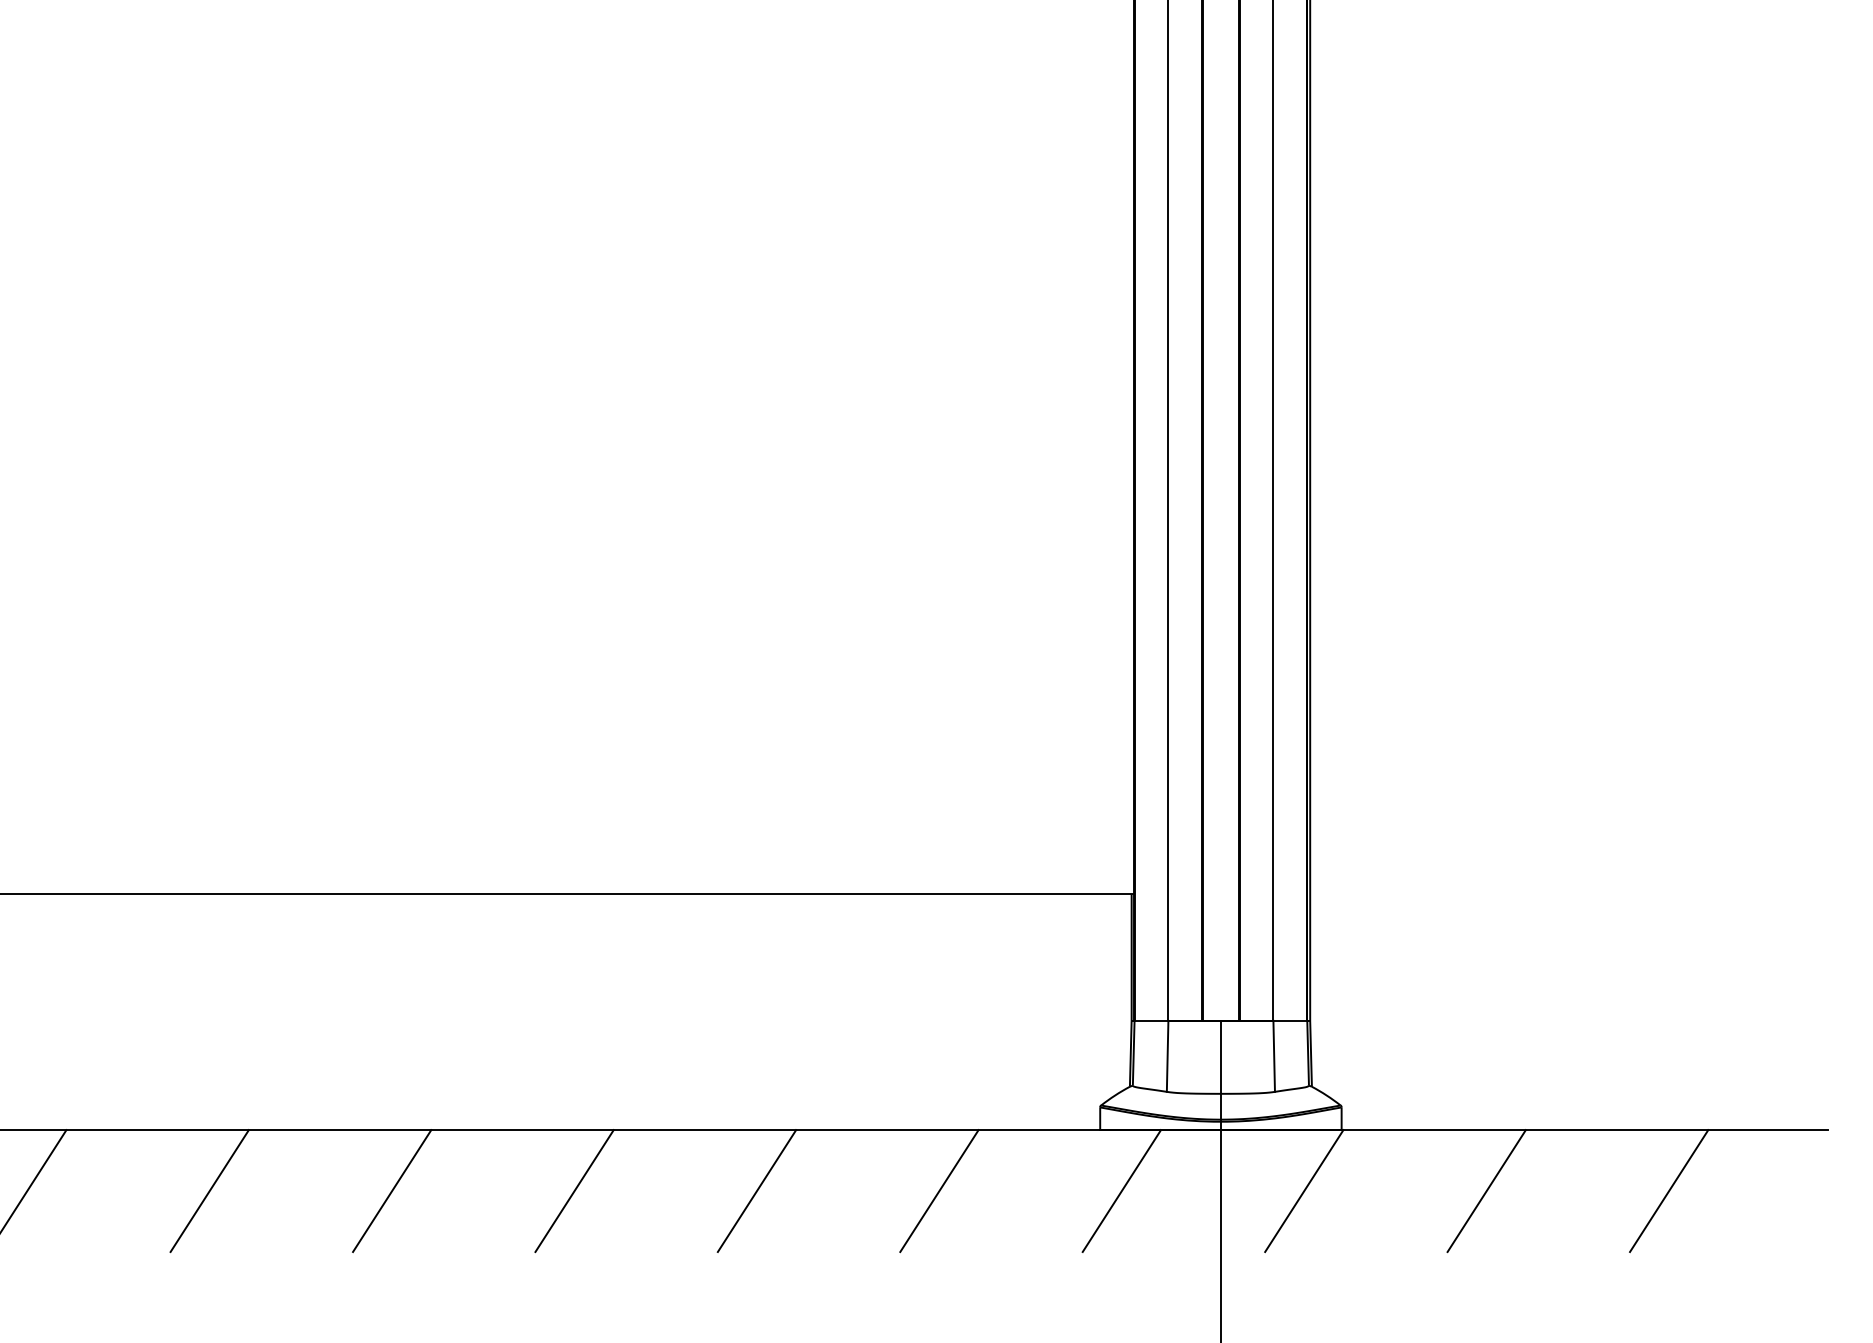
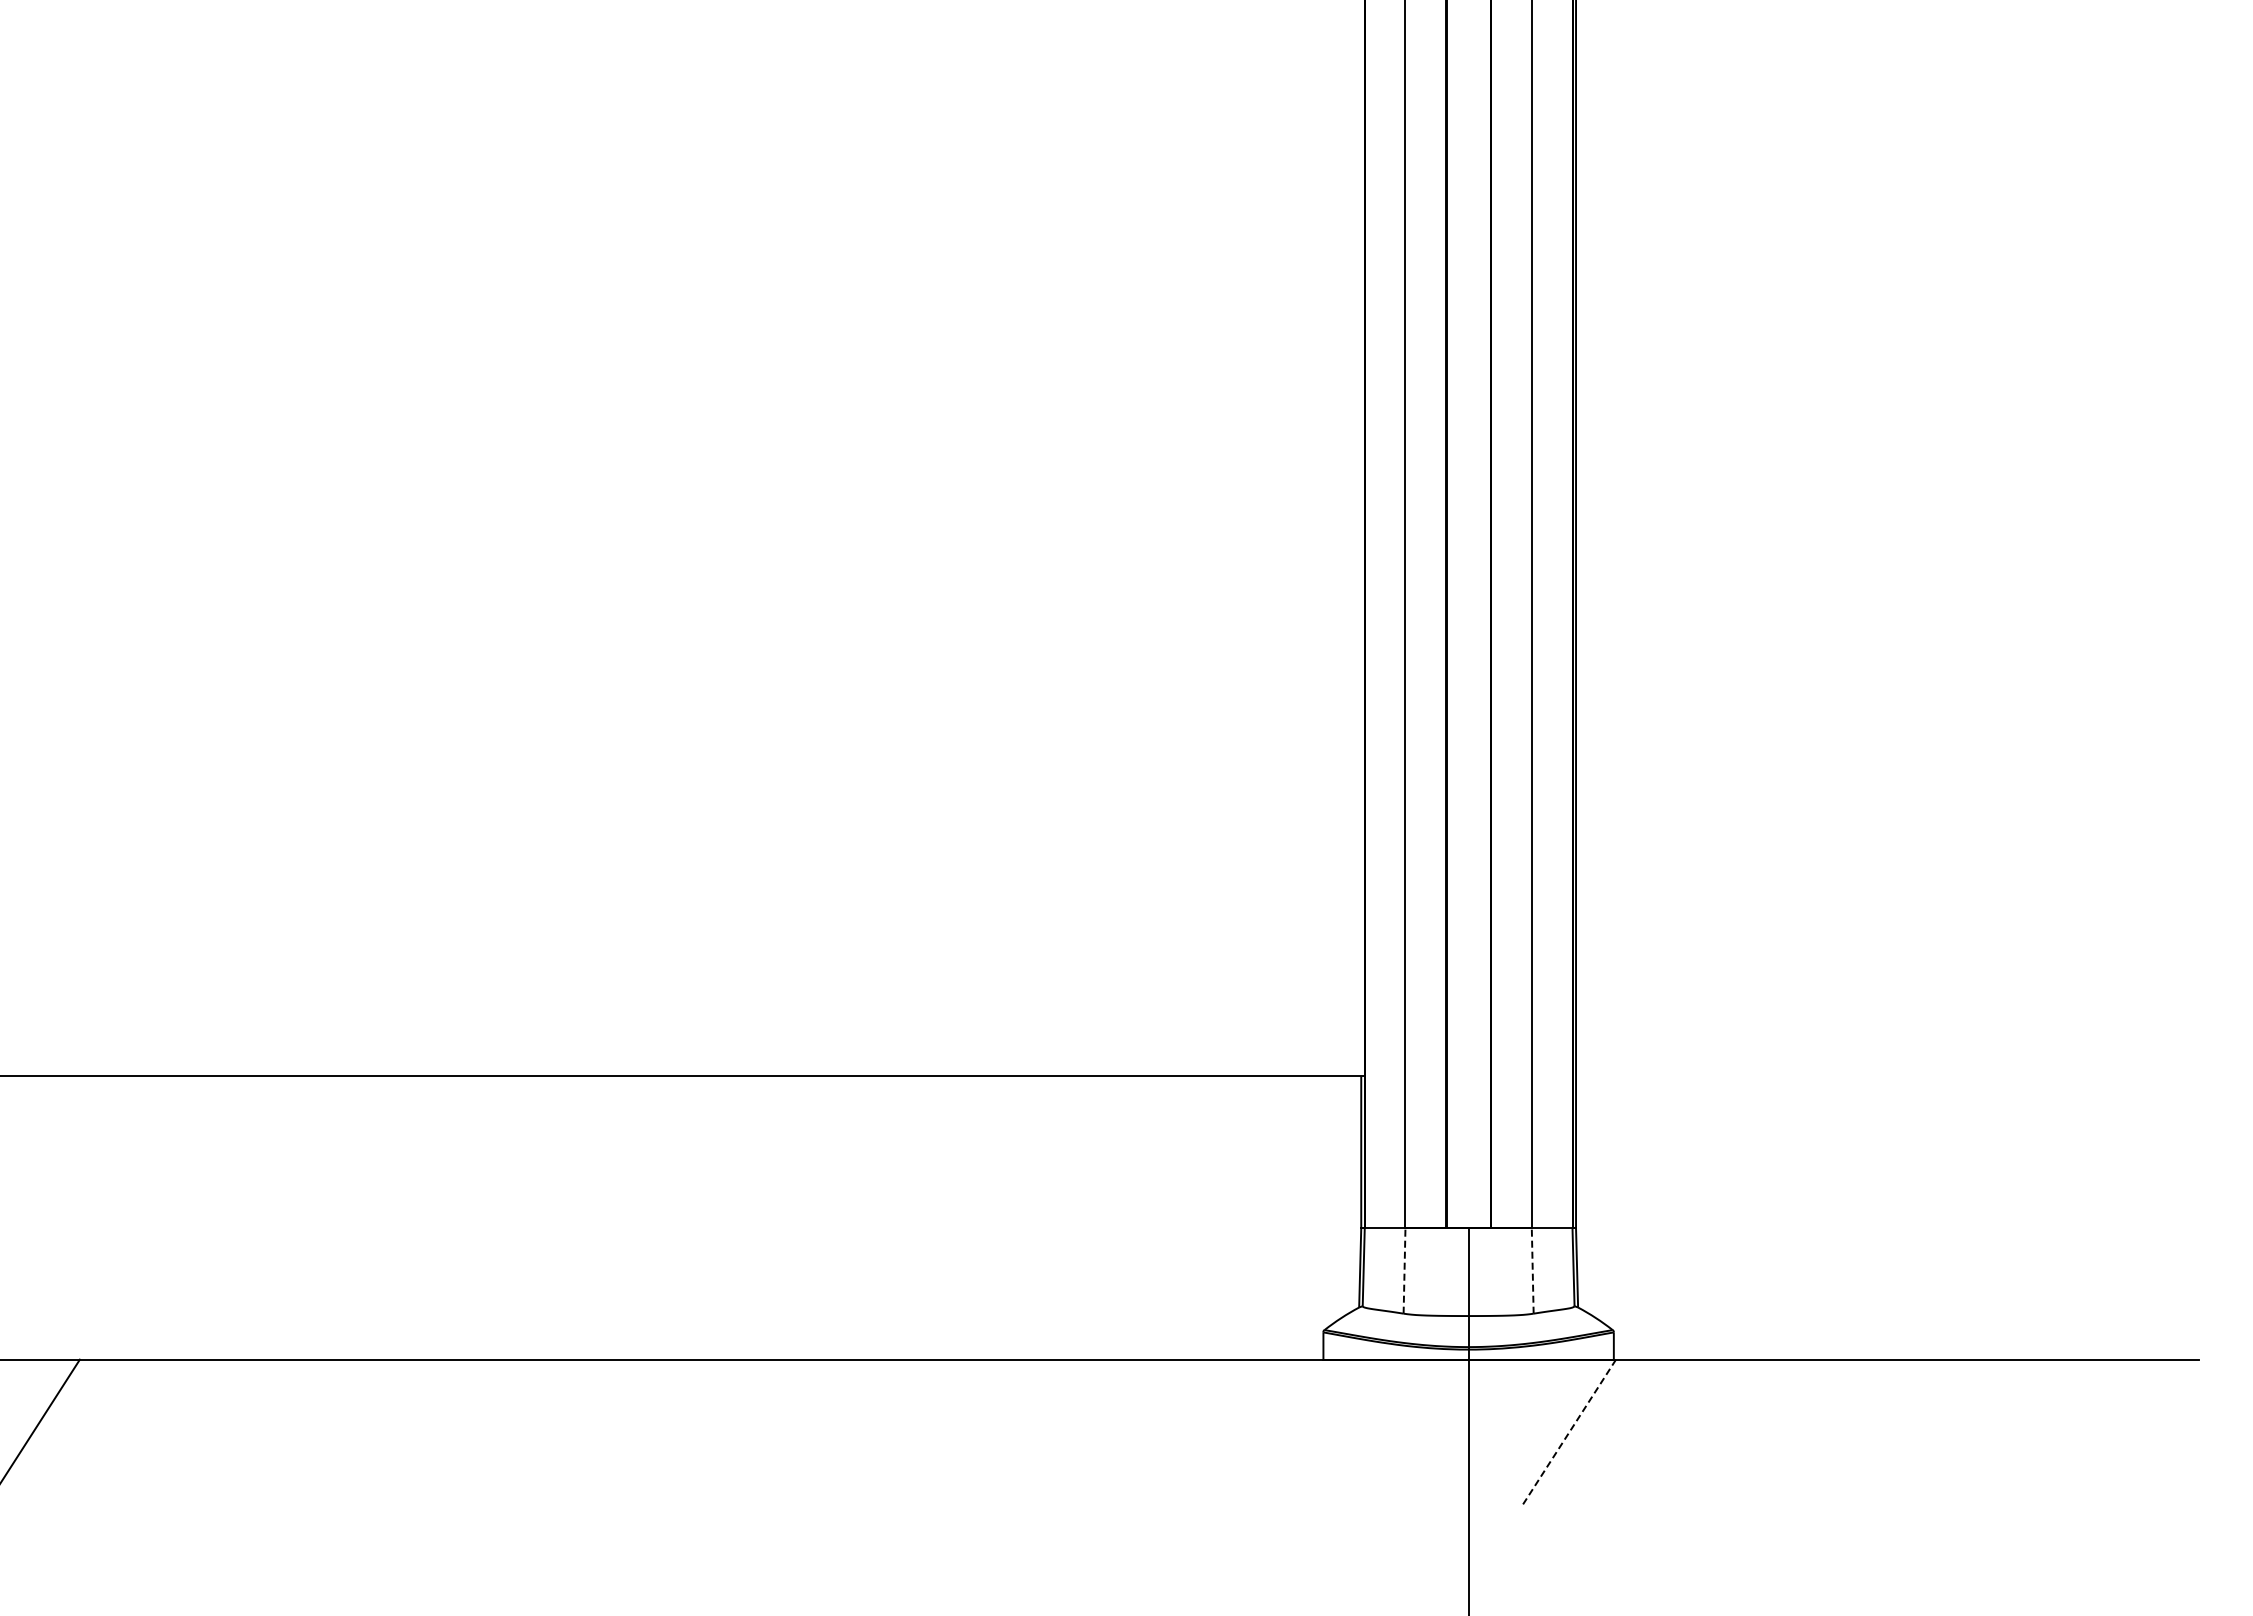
line: (1167, 1055) -> (1404, 1270), solid -> dashed
line: (1274, 1055) -> (1532, 1270), solid -> dashed
line: (209, 1190) -> (252, 1432), removed
line: (391, 1190) -> (471, 1432), removed
line: (574, 1190) -> (691, 1432), removed
line: (756, 1190) -> (910, 1432), removed
line: (938, 1190) -> (1129, 1432), removed
line: (1121, 1190) -> (1349, 1432), removed
line: (1486, 1190) -> (1788, 1432), removed
line: (1668, 1190) -> (2007, 1432), removed
line: (1303, 1191) -> (1568, 1433), solid -> dashed

